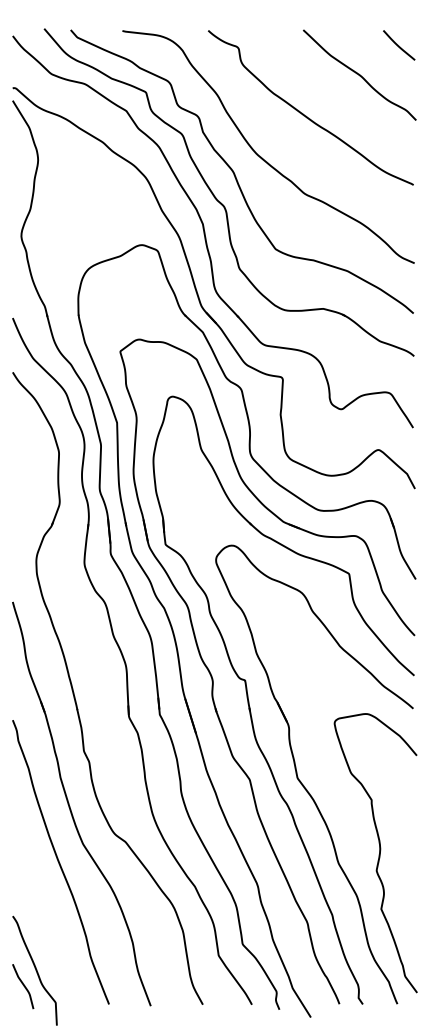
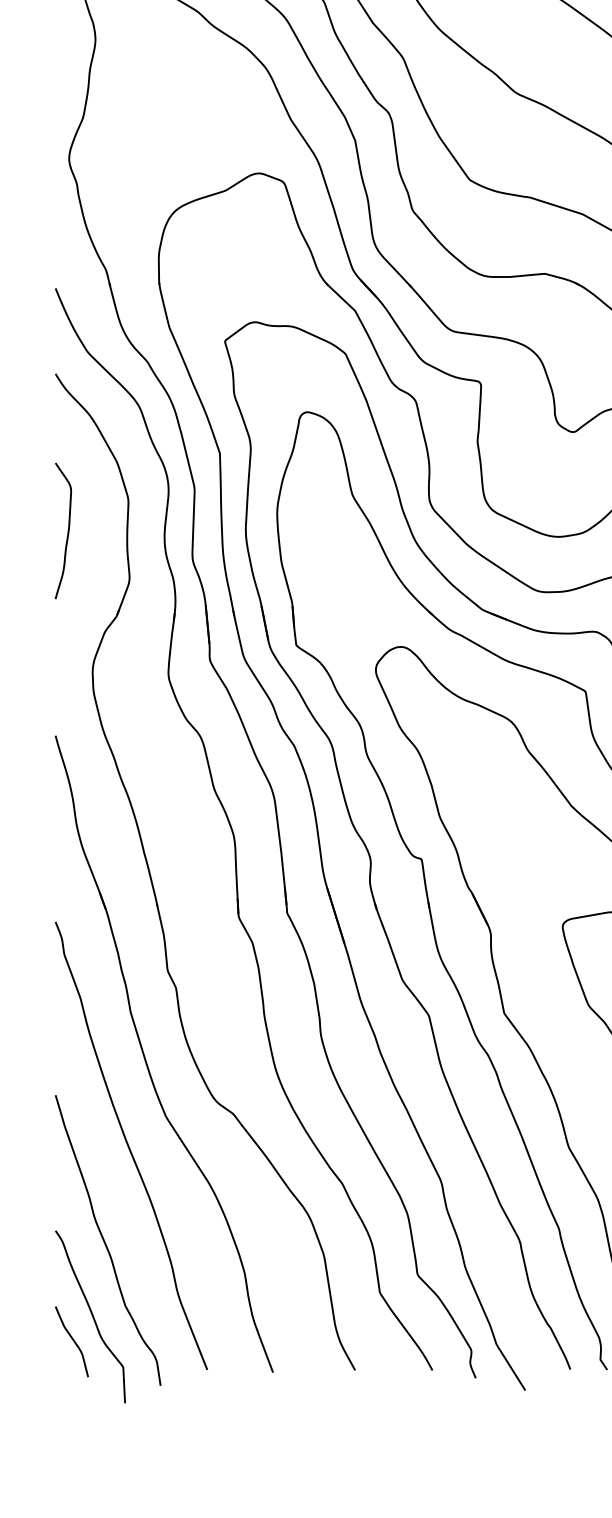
curve: (20, 471) -> (67, 530), added
curve: (44, 922) -> (105, 1240), added

